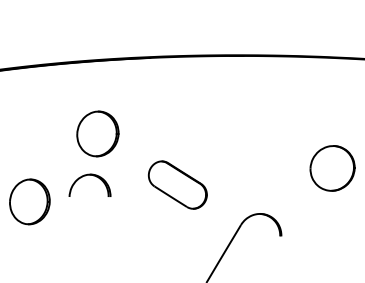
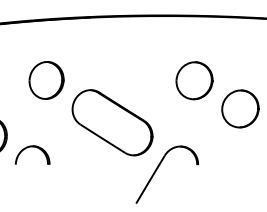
part: (276, 134) -> (194, 80), added
part: (85, 176) -> (28, 147), moved
part: (177, 184) -> (112, 122), size x1.67

